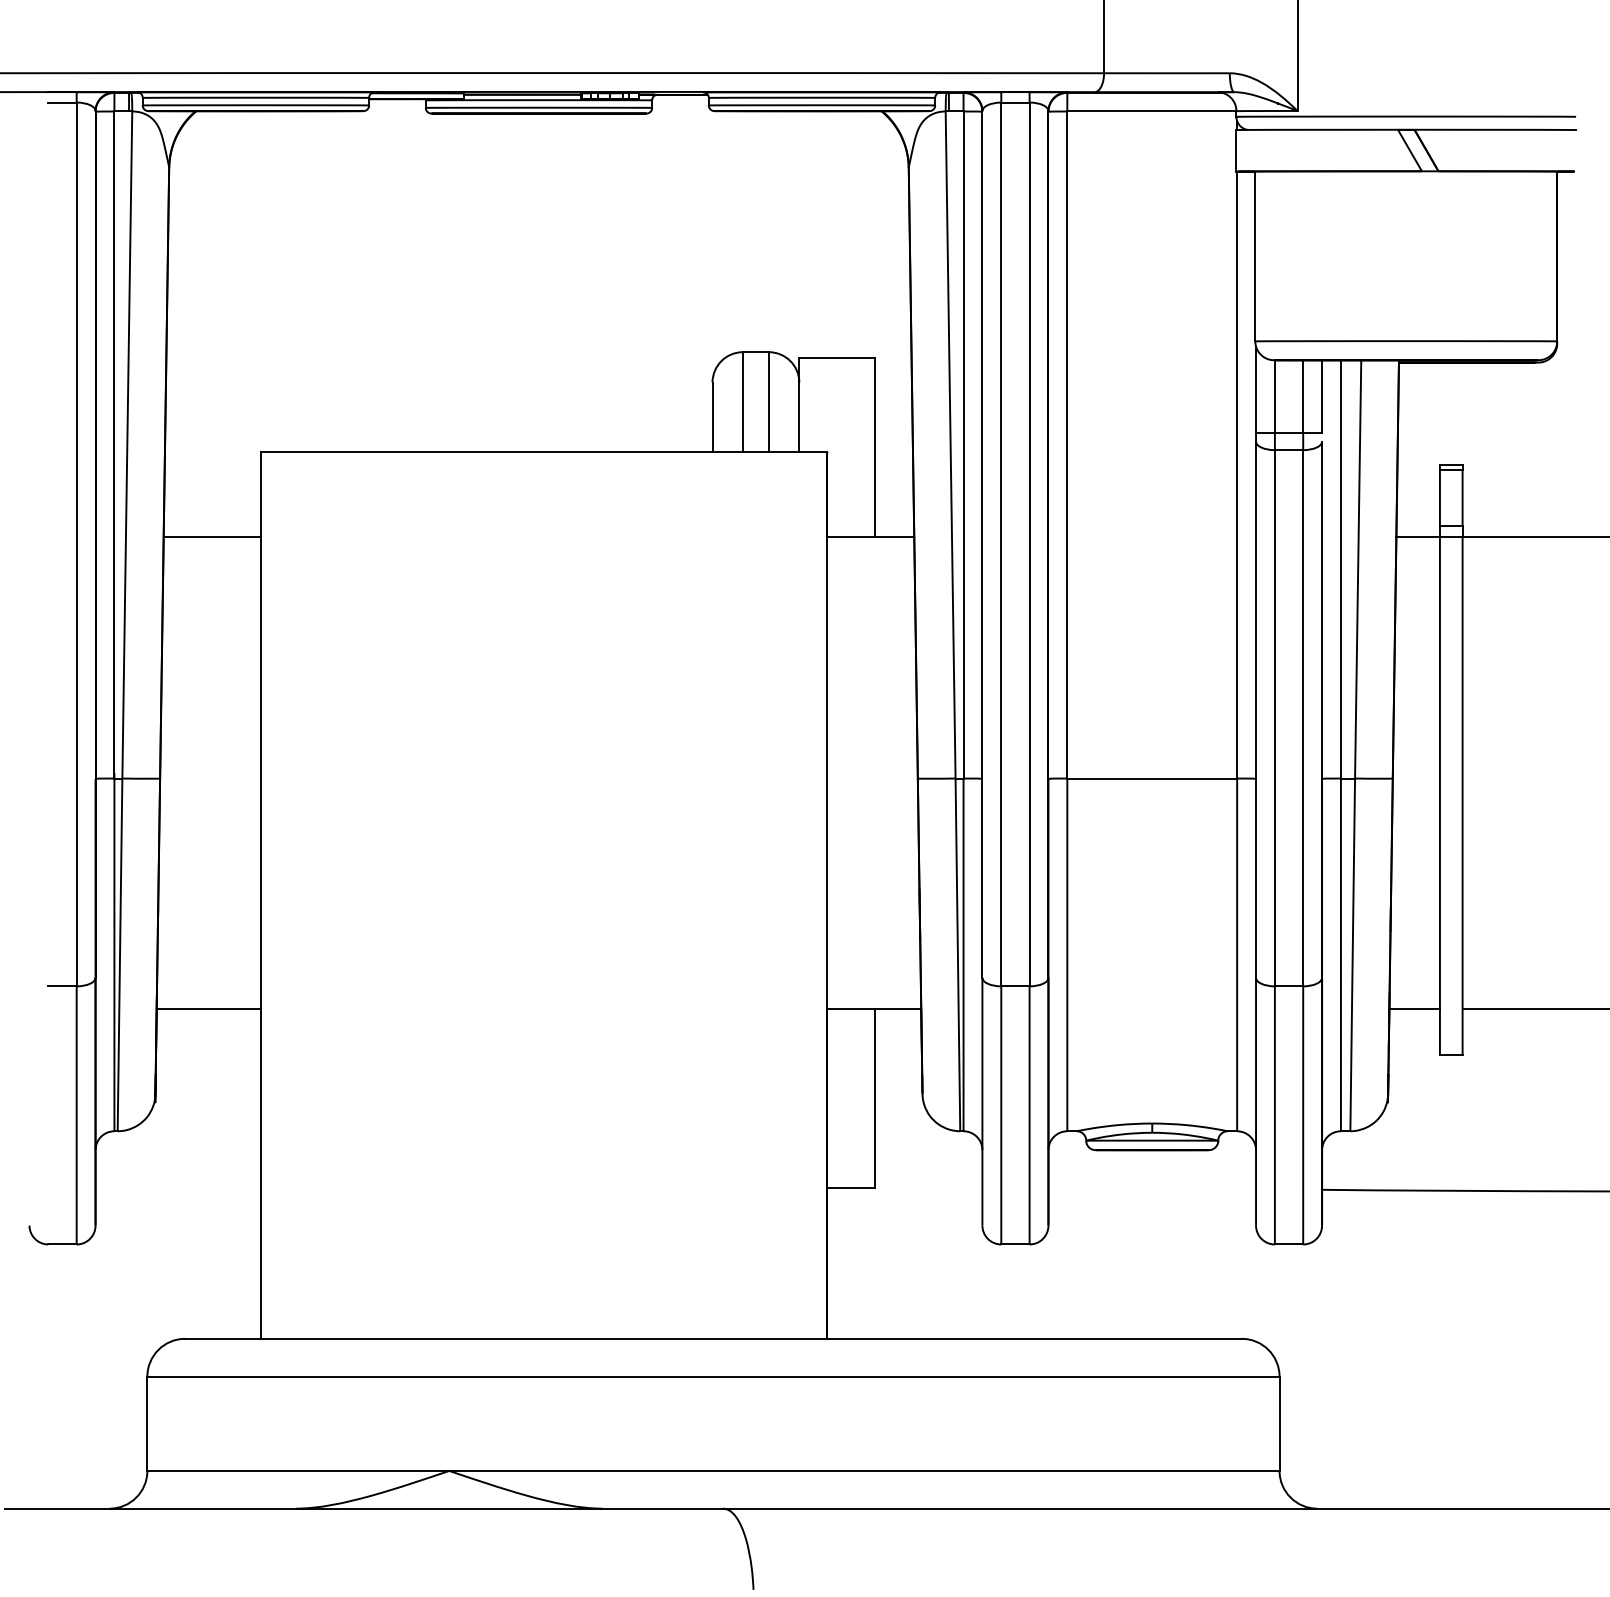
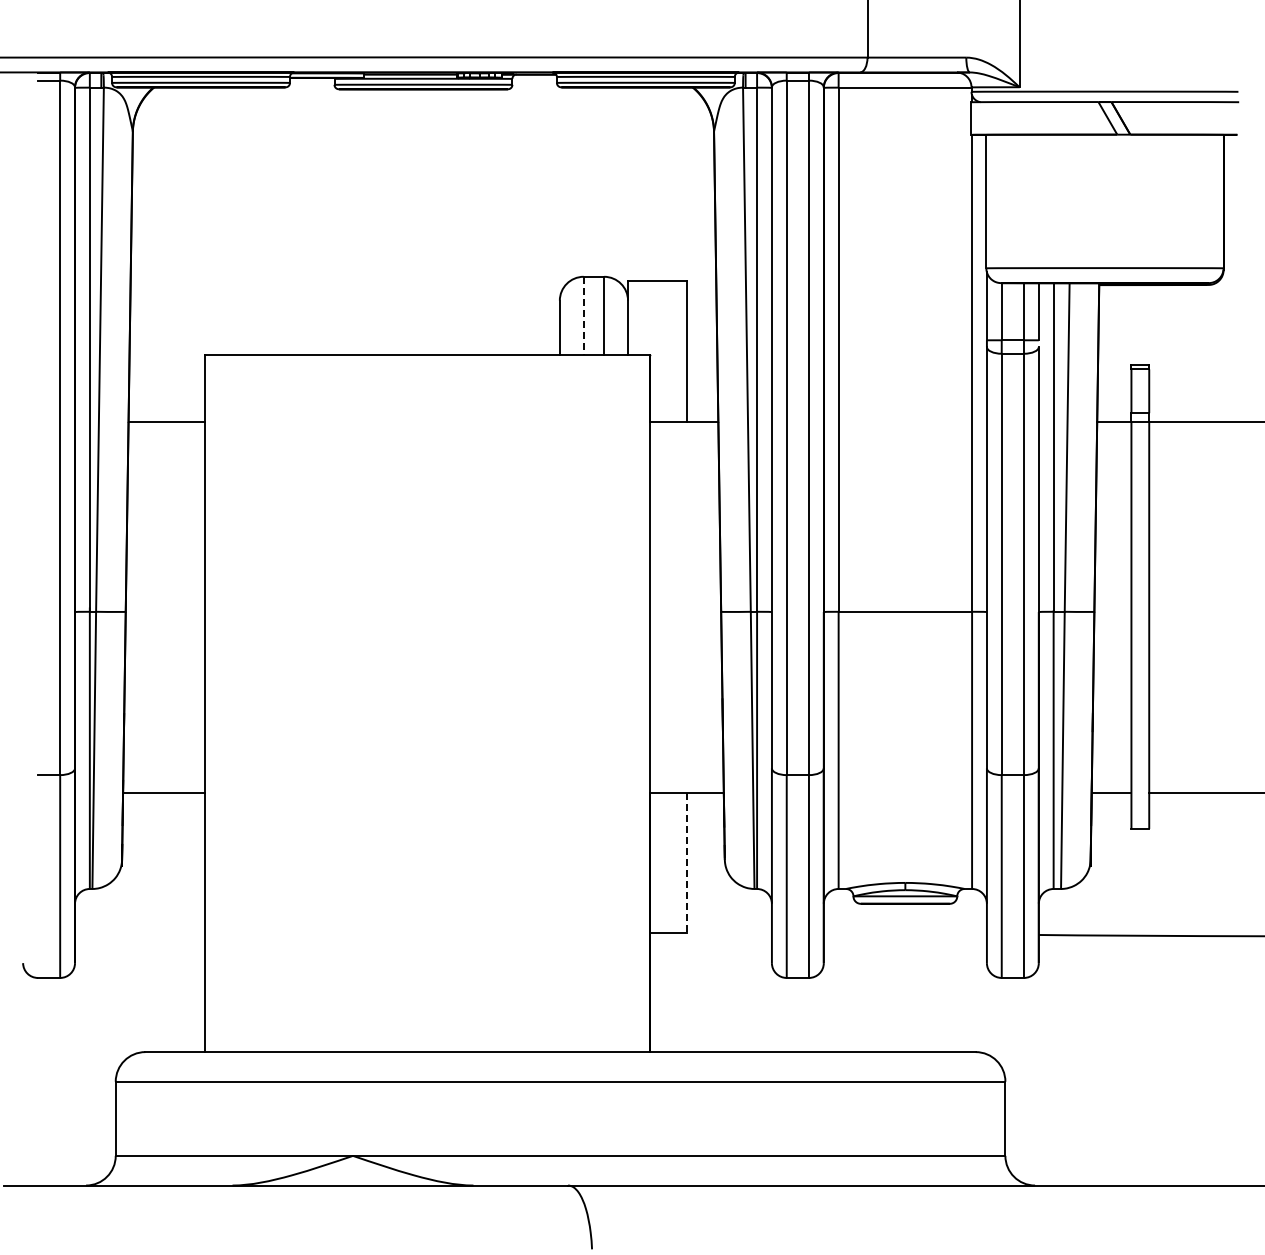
line: (742, 402) -> (583, 316), solid -> dashed
line: (874, 1098) -> (687, 863), solid -> dashed

